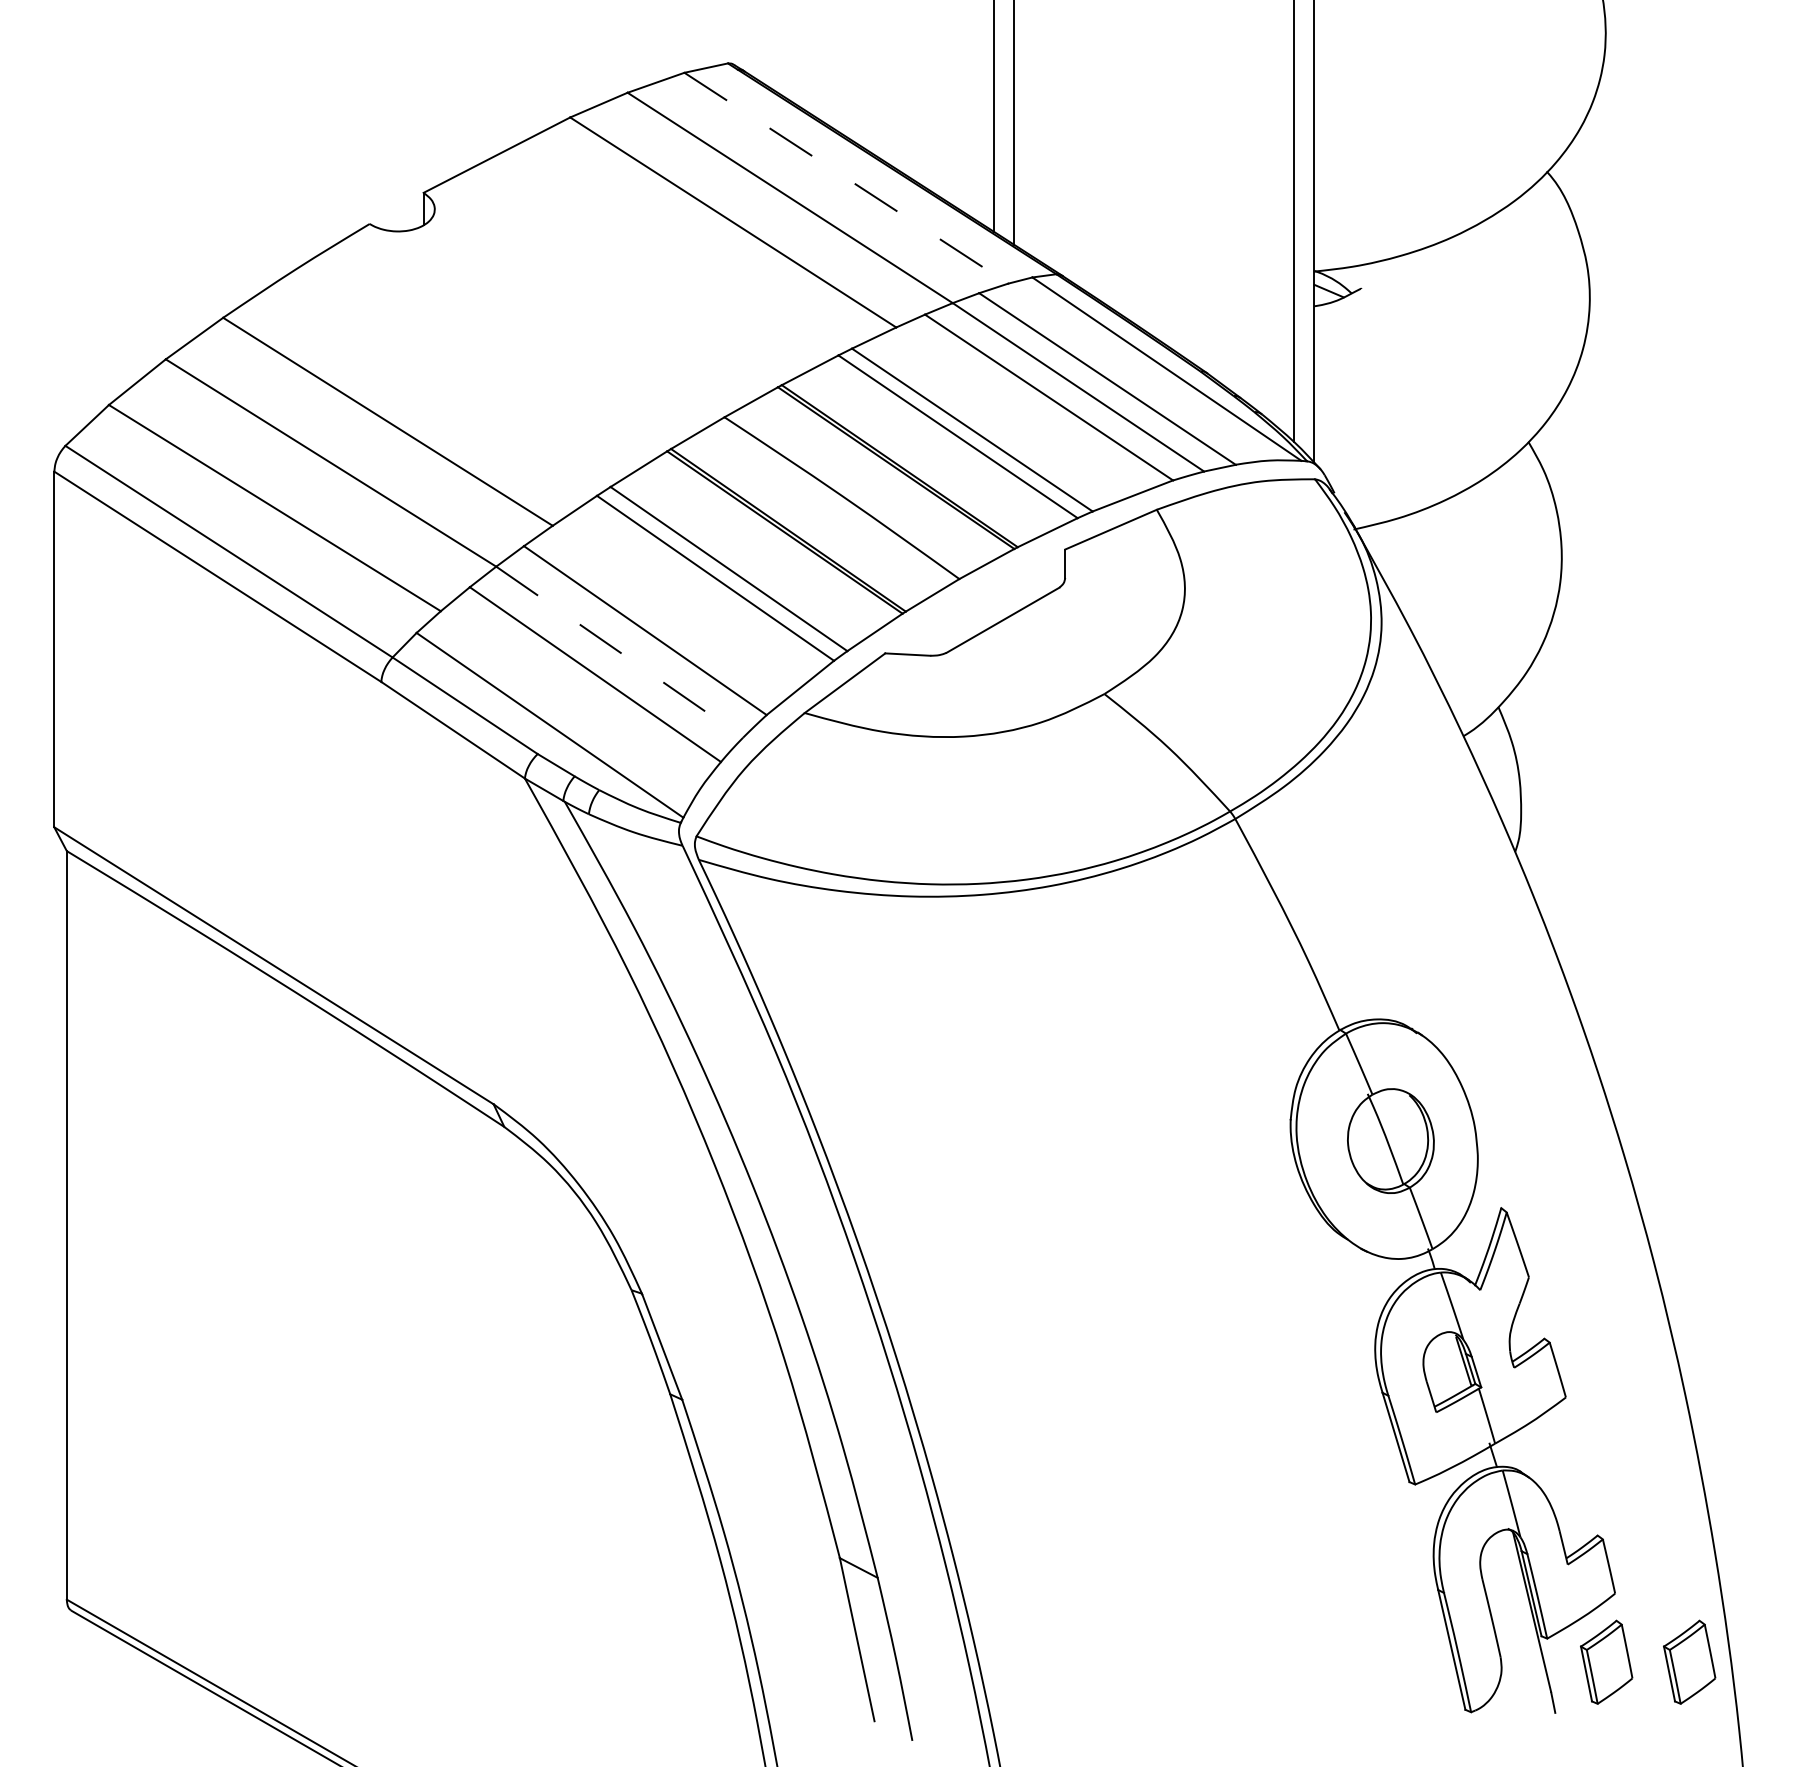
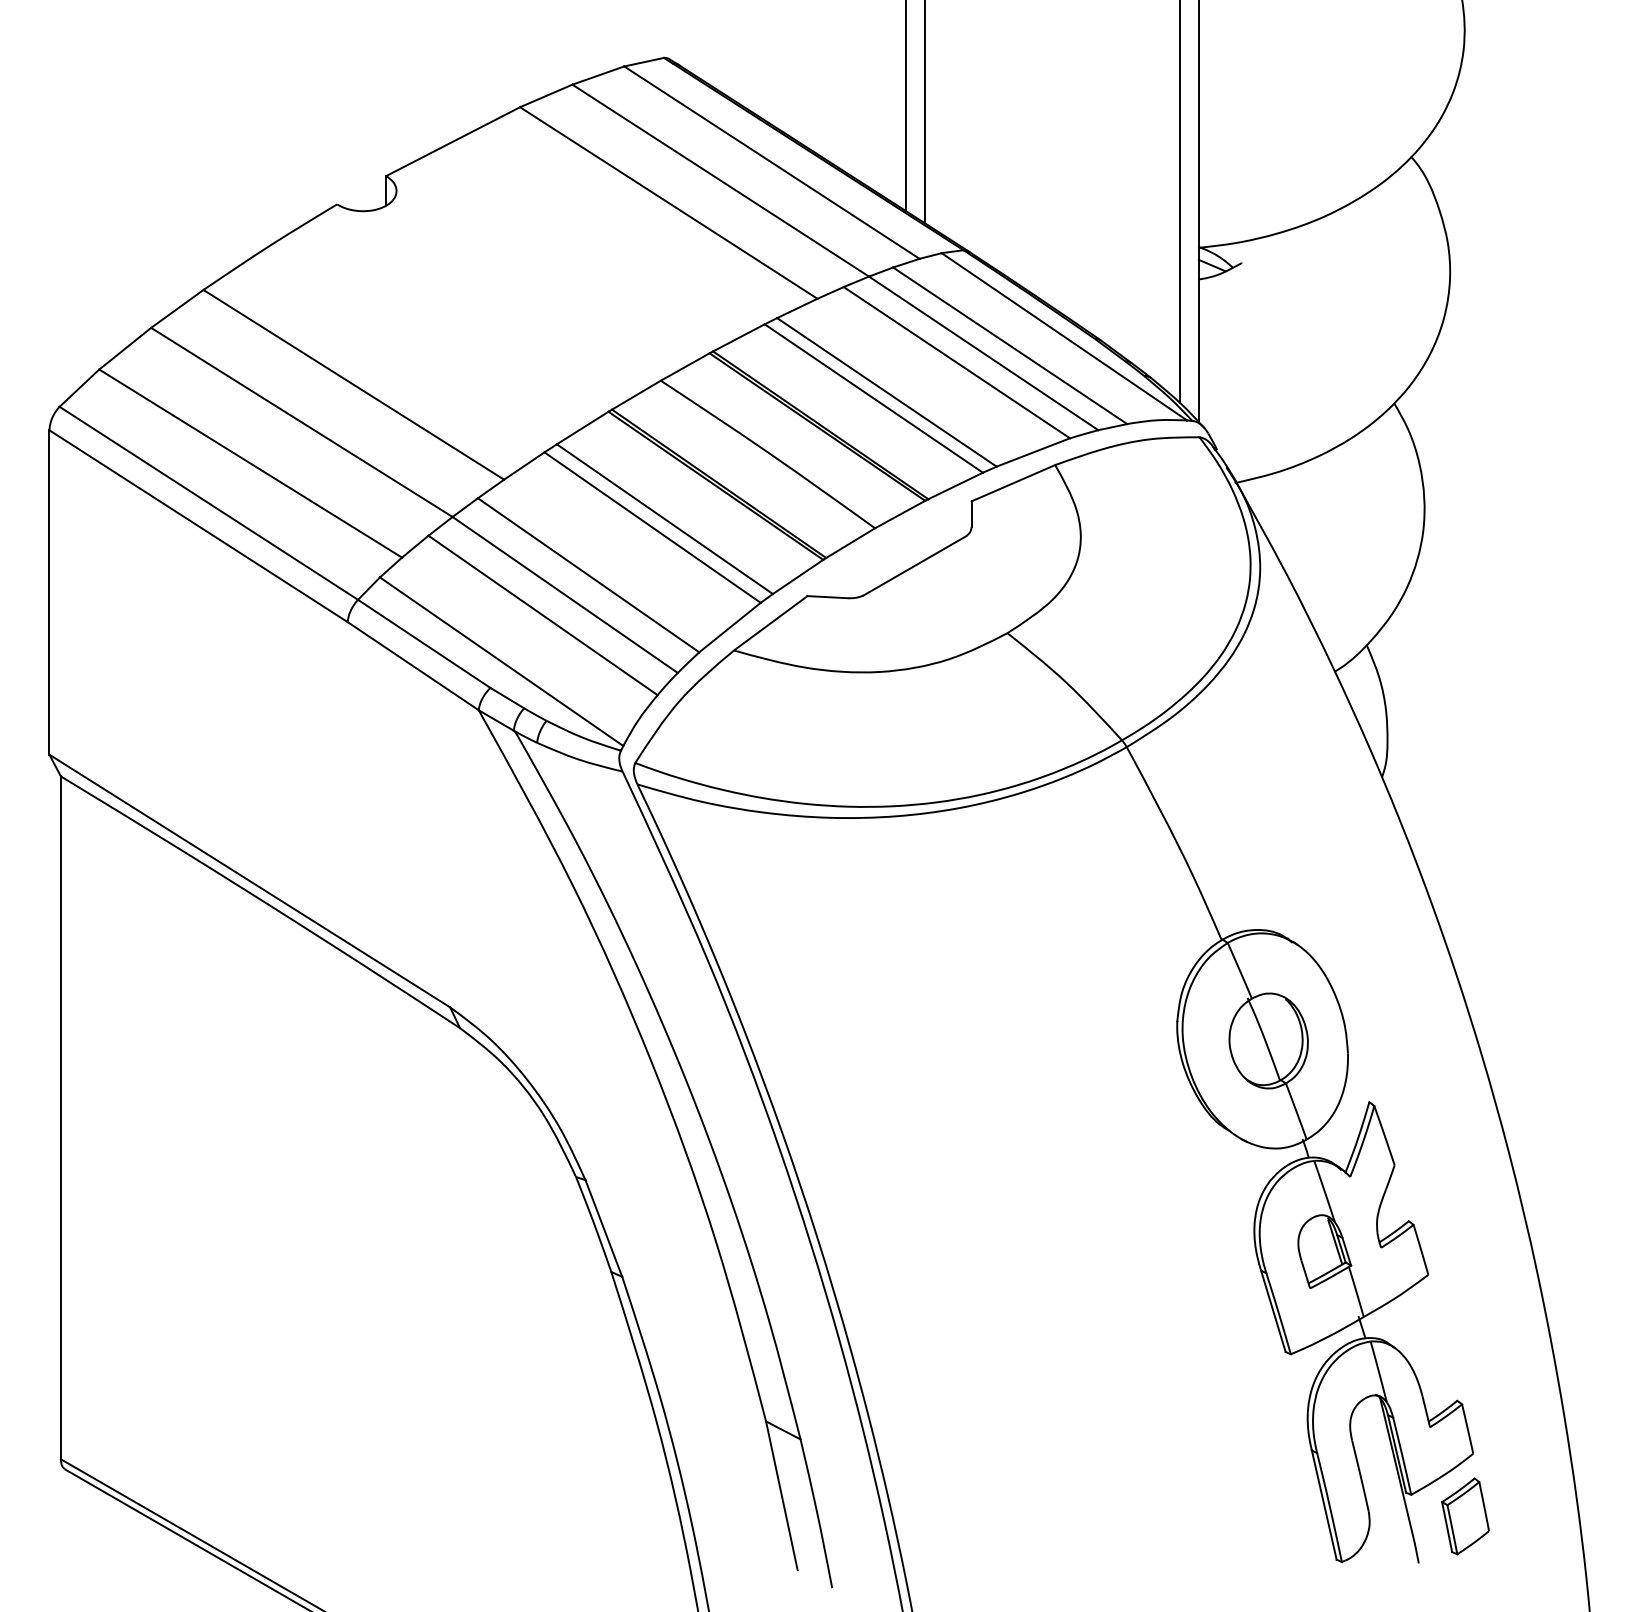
line: (846, 178) -> (772, 162), dashed -> solid
line: (620, 652) -> (565, 595), dashed -> solid
part: (1689, 1661) -> (1541, 1515), removed

